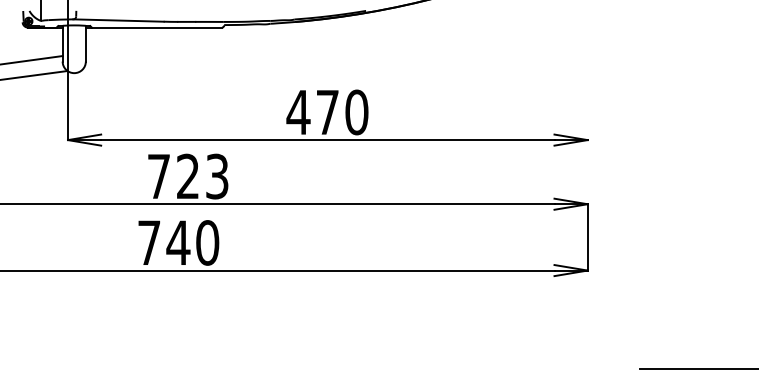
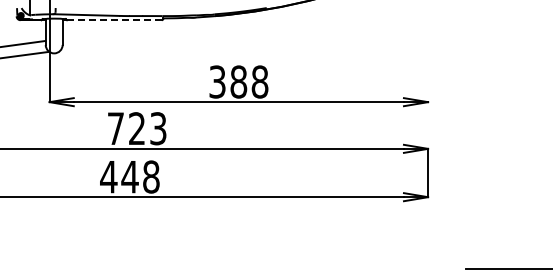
line: (157, 27) -> (114, 20), solid -> dashed
text: (327, 111) -> (238, 81), 470 -> 388
text: (177, 242) -> (129, 176), 740 -> 448

